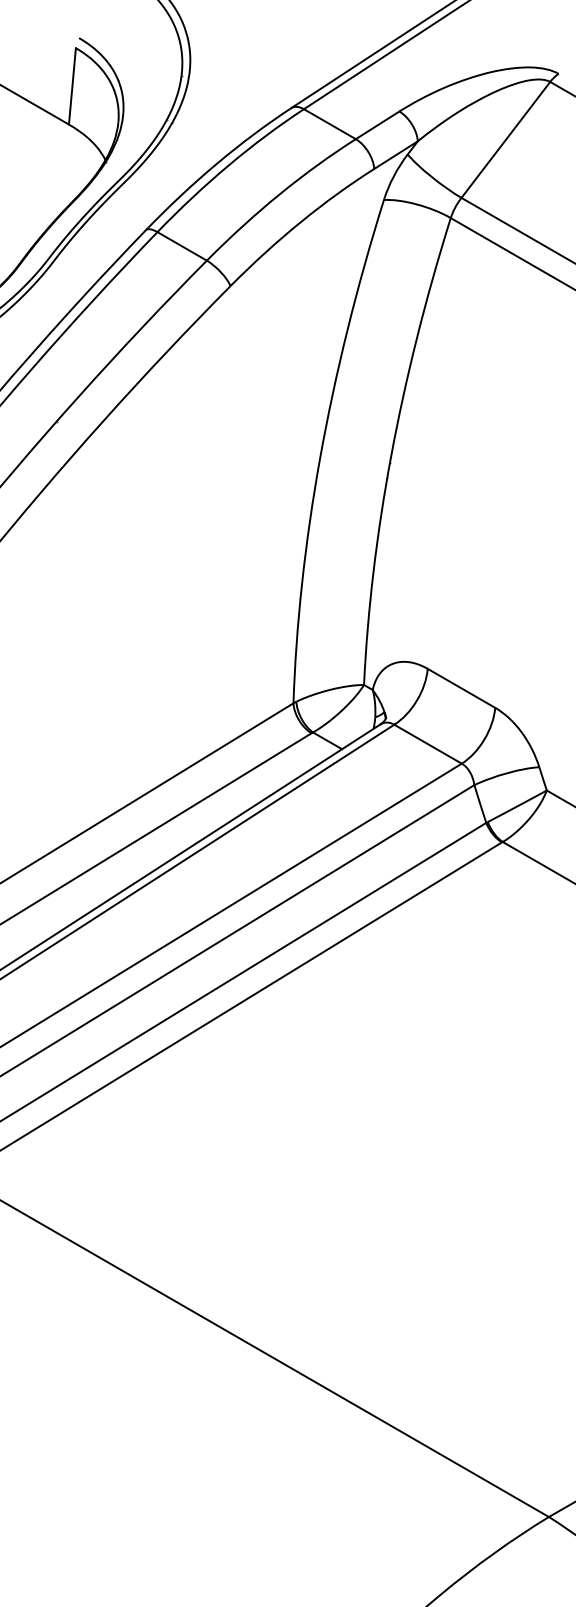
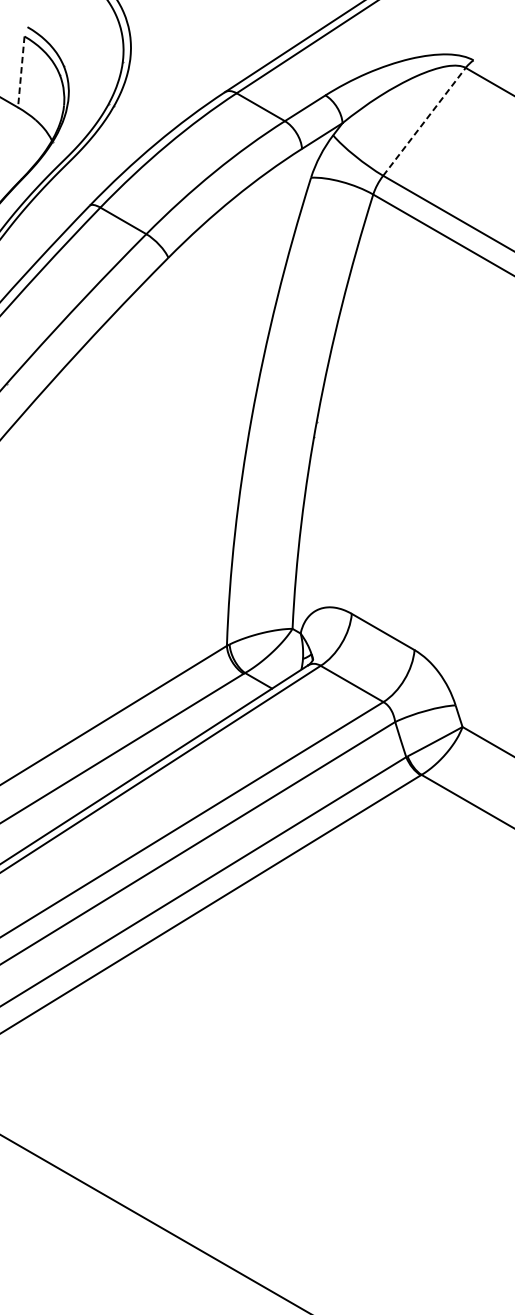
line: (72, 86) -> (21, 72), solid -> dashed
line: (506, 139) -> (425, 121), solid -> dashed

